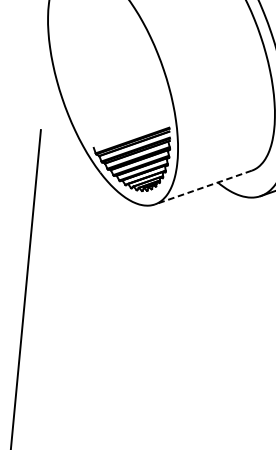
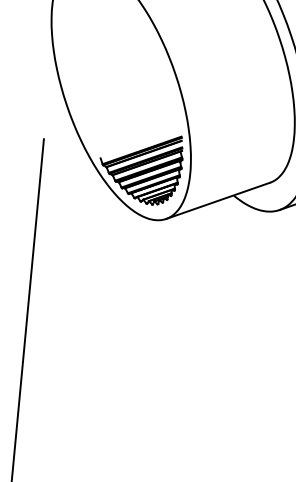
line: (203, 187) -> (218, 200), dashed -> solid

